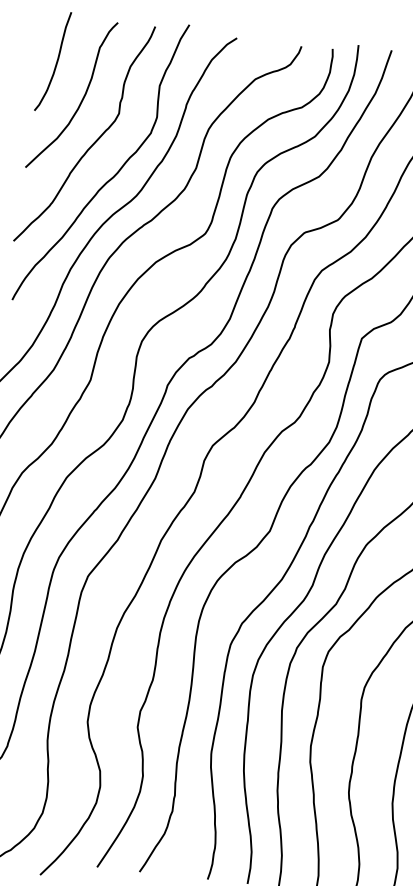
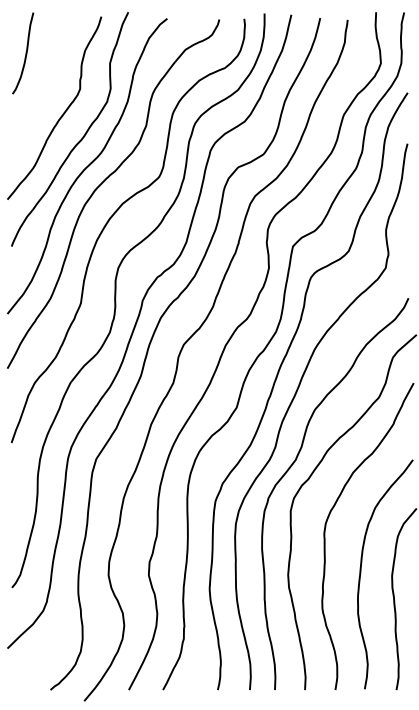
curve: (80, 101) -> (48, 82), removed

